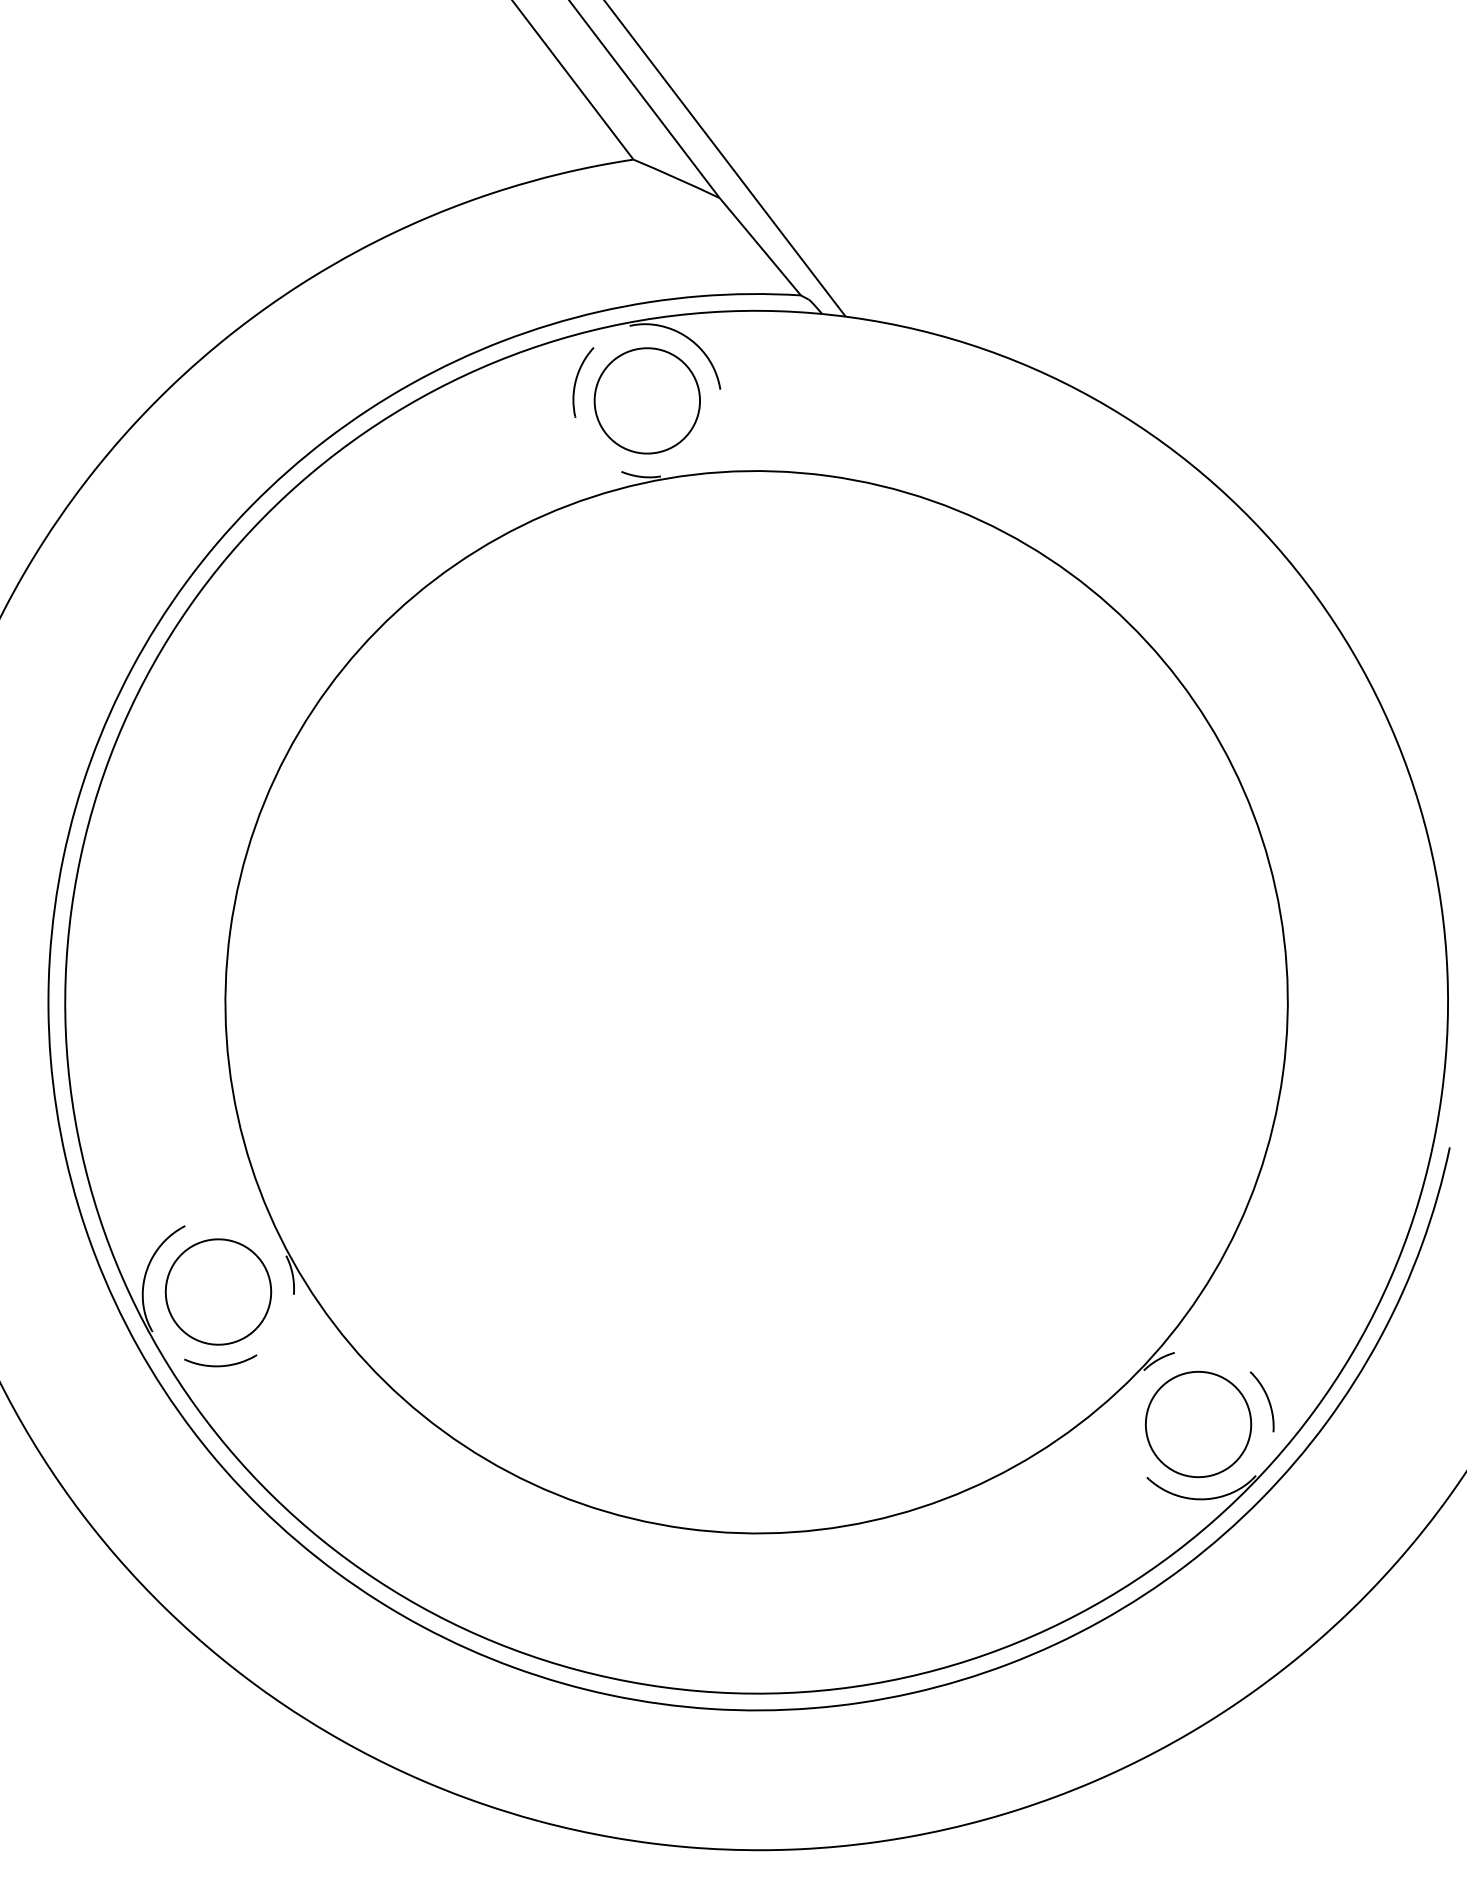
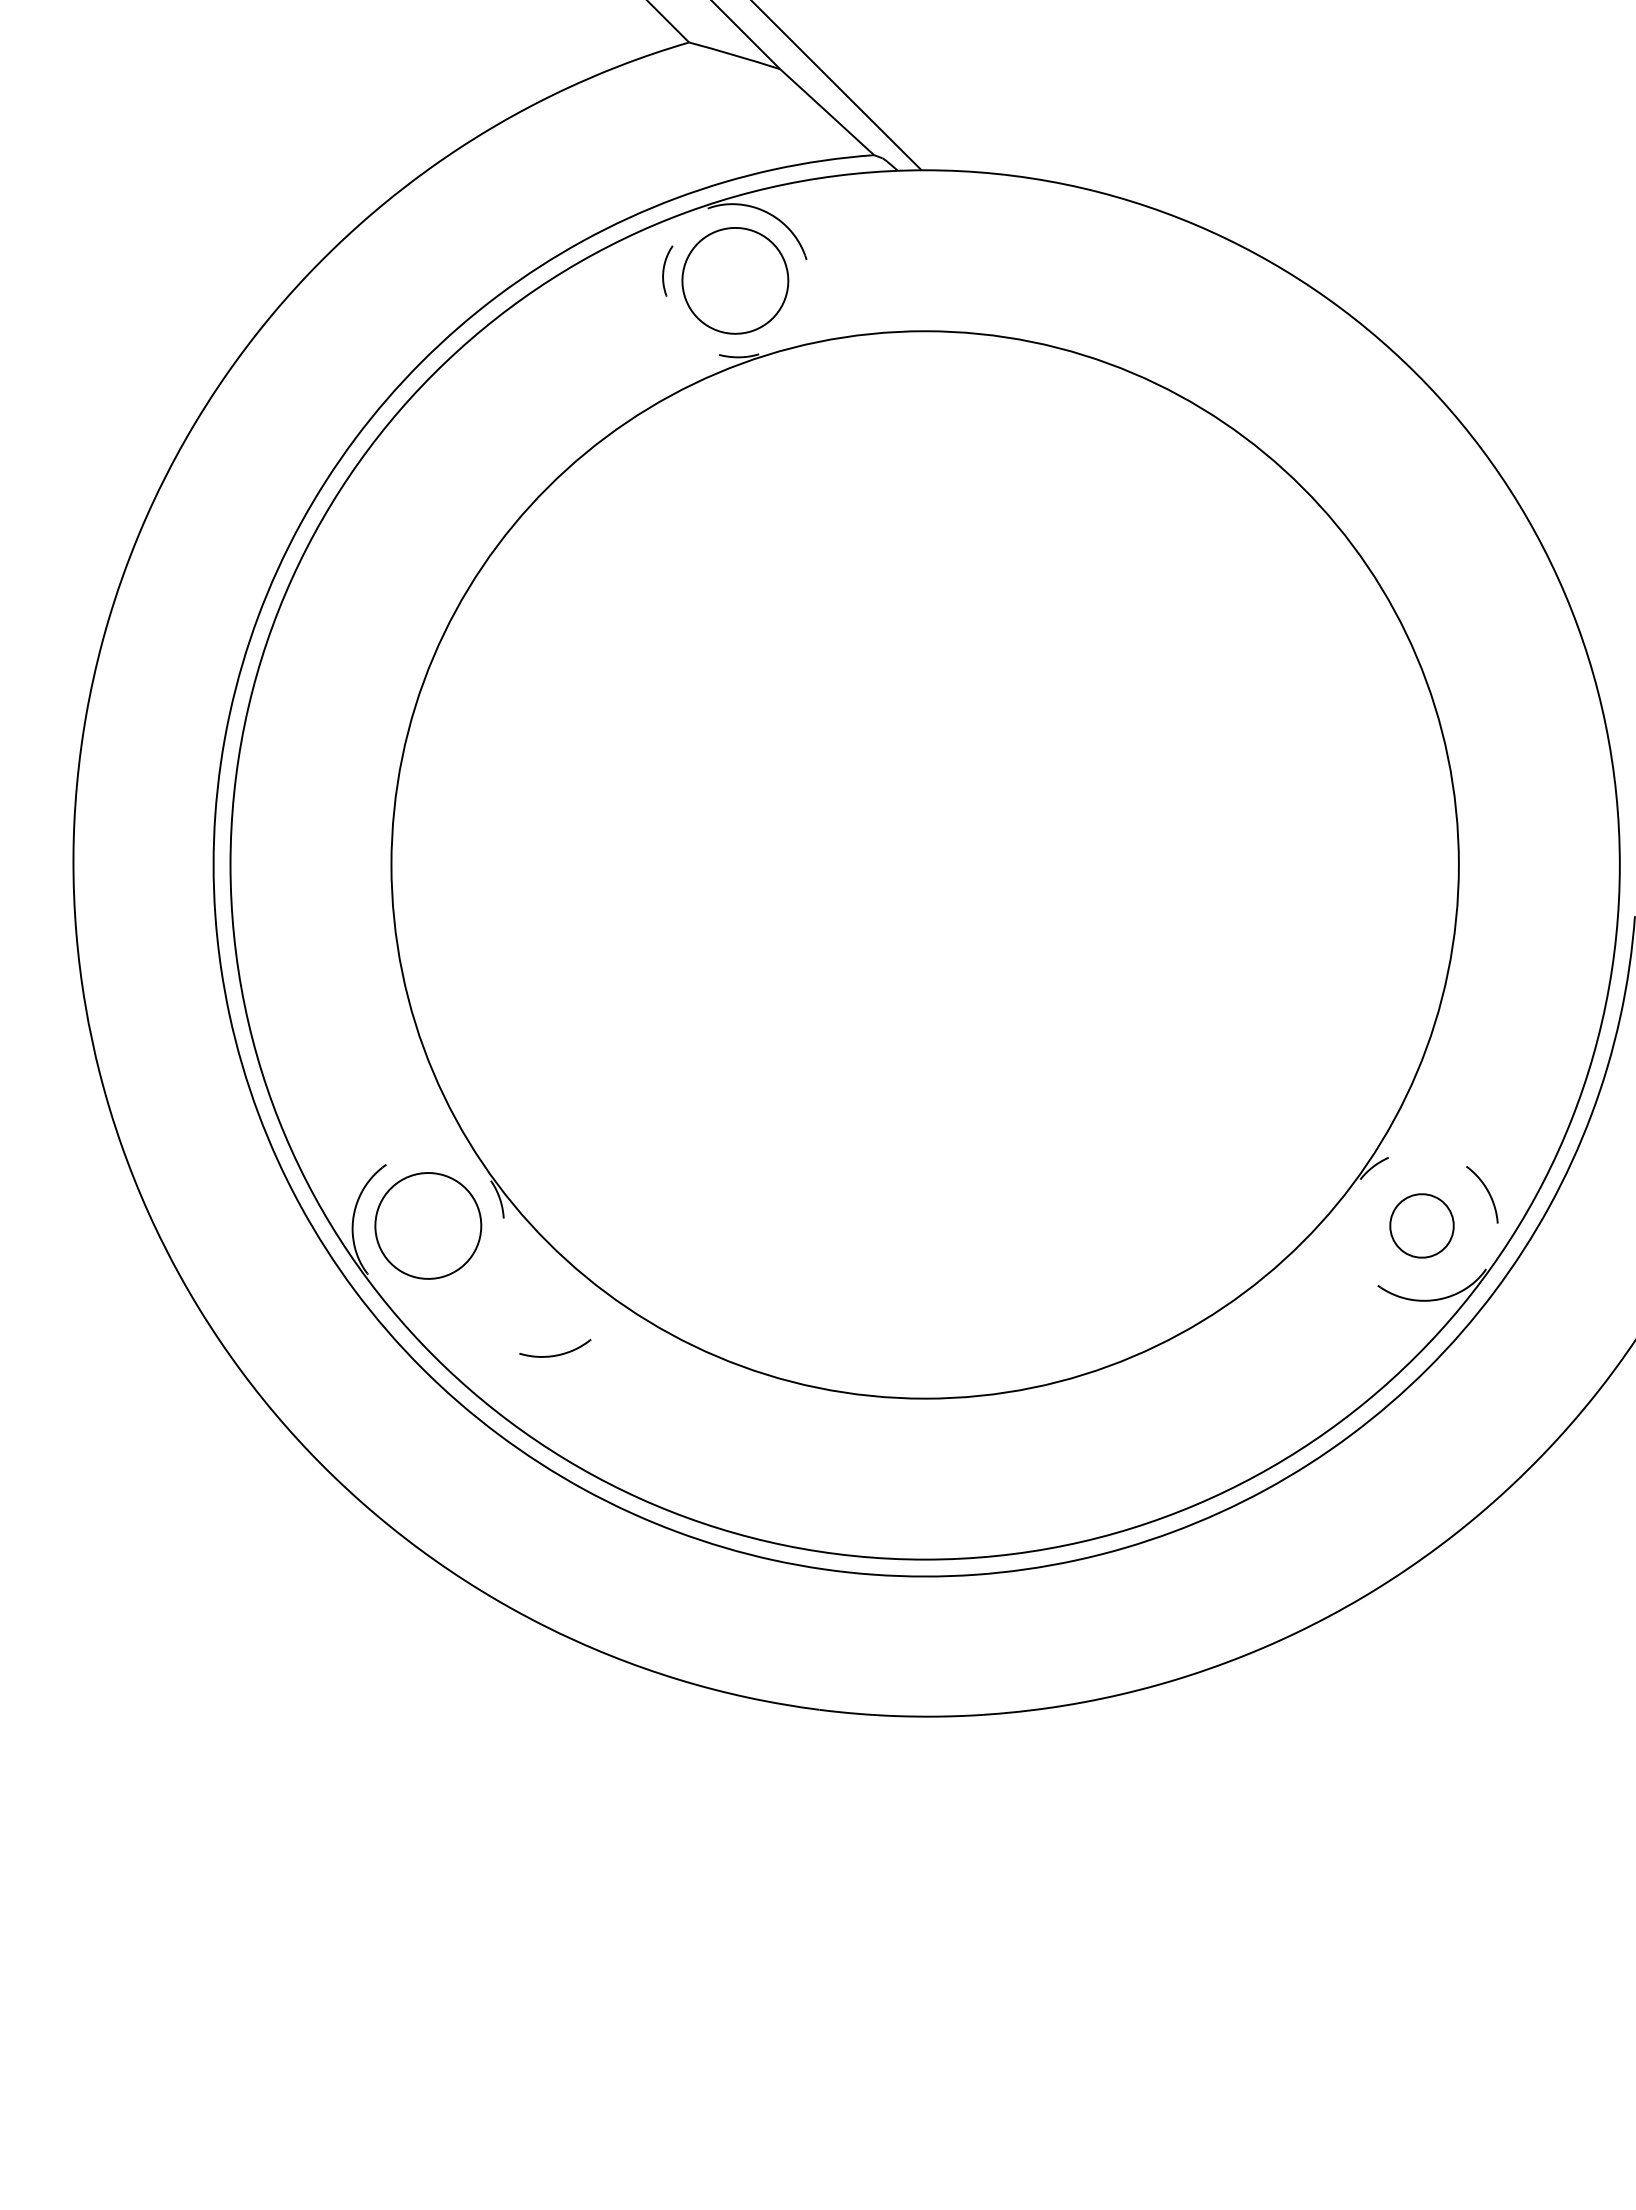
part: (581, 381) -> (667, 270), size x0.7
part: (220, 1359) -> (555, 1348), moved
part: (1198, 1424) -> (1421, 1225), size x0.6

